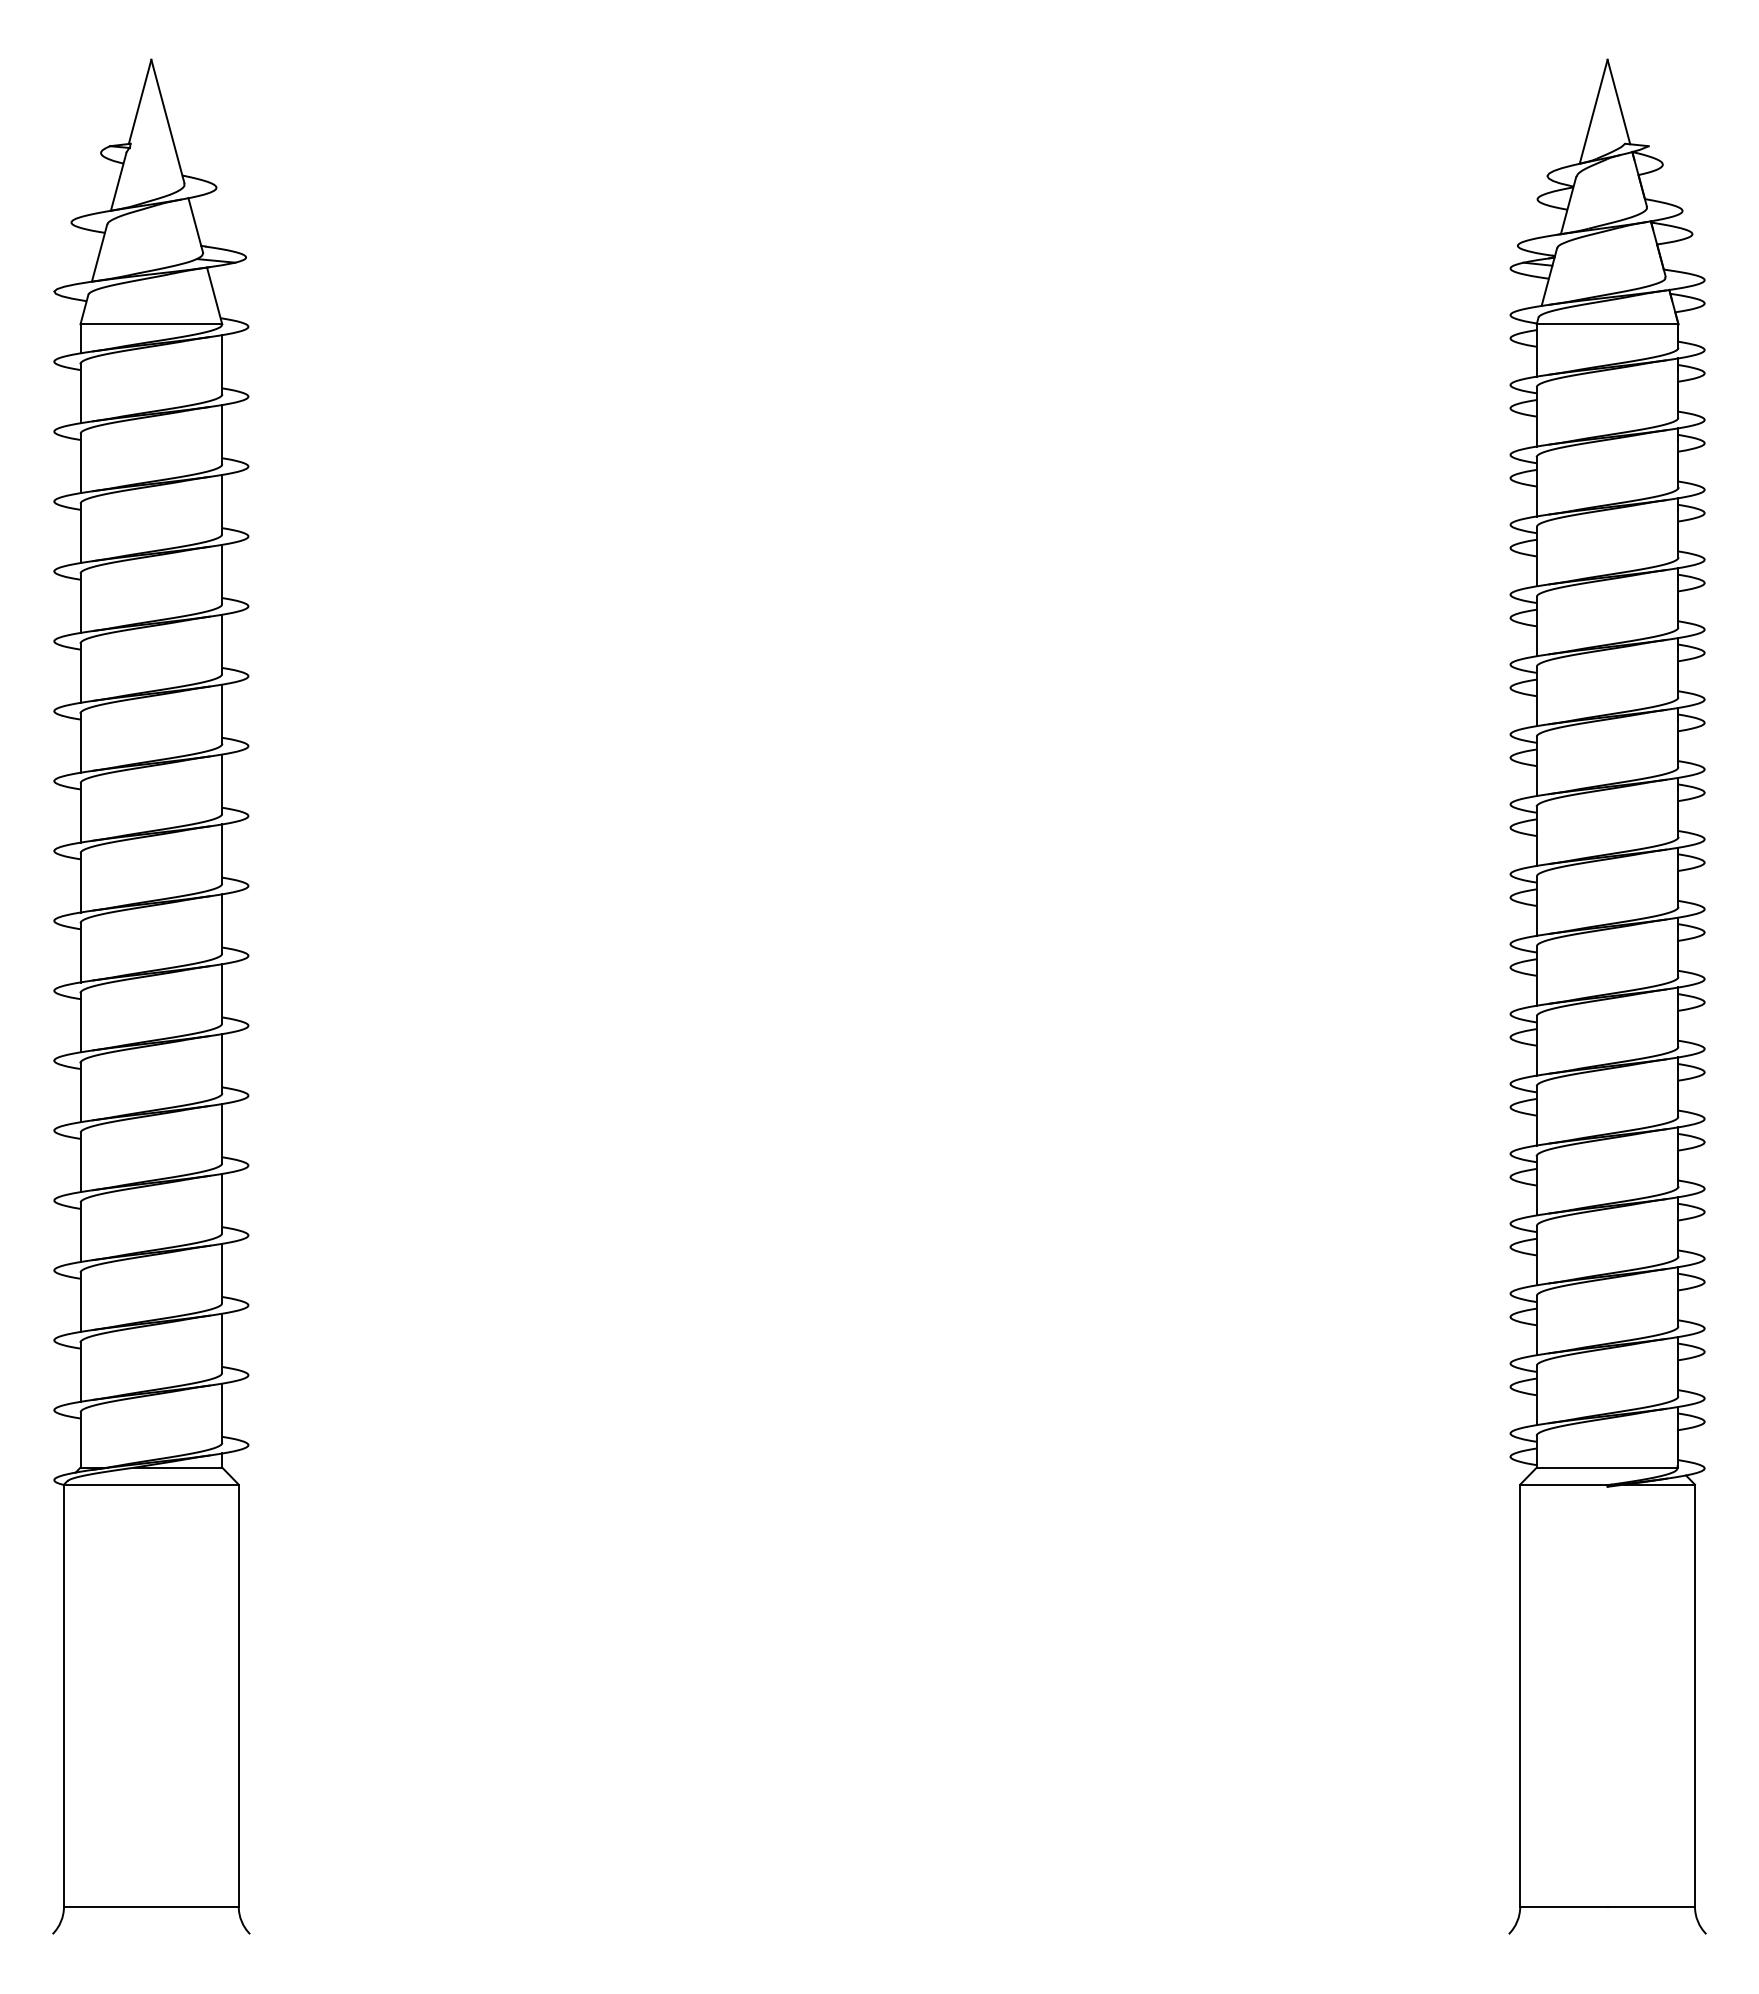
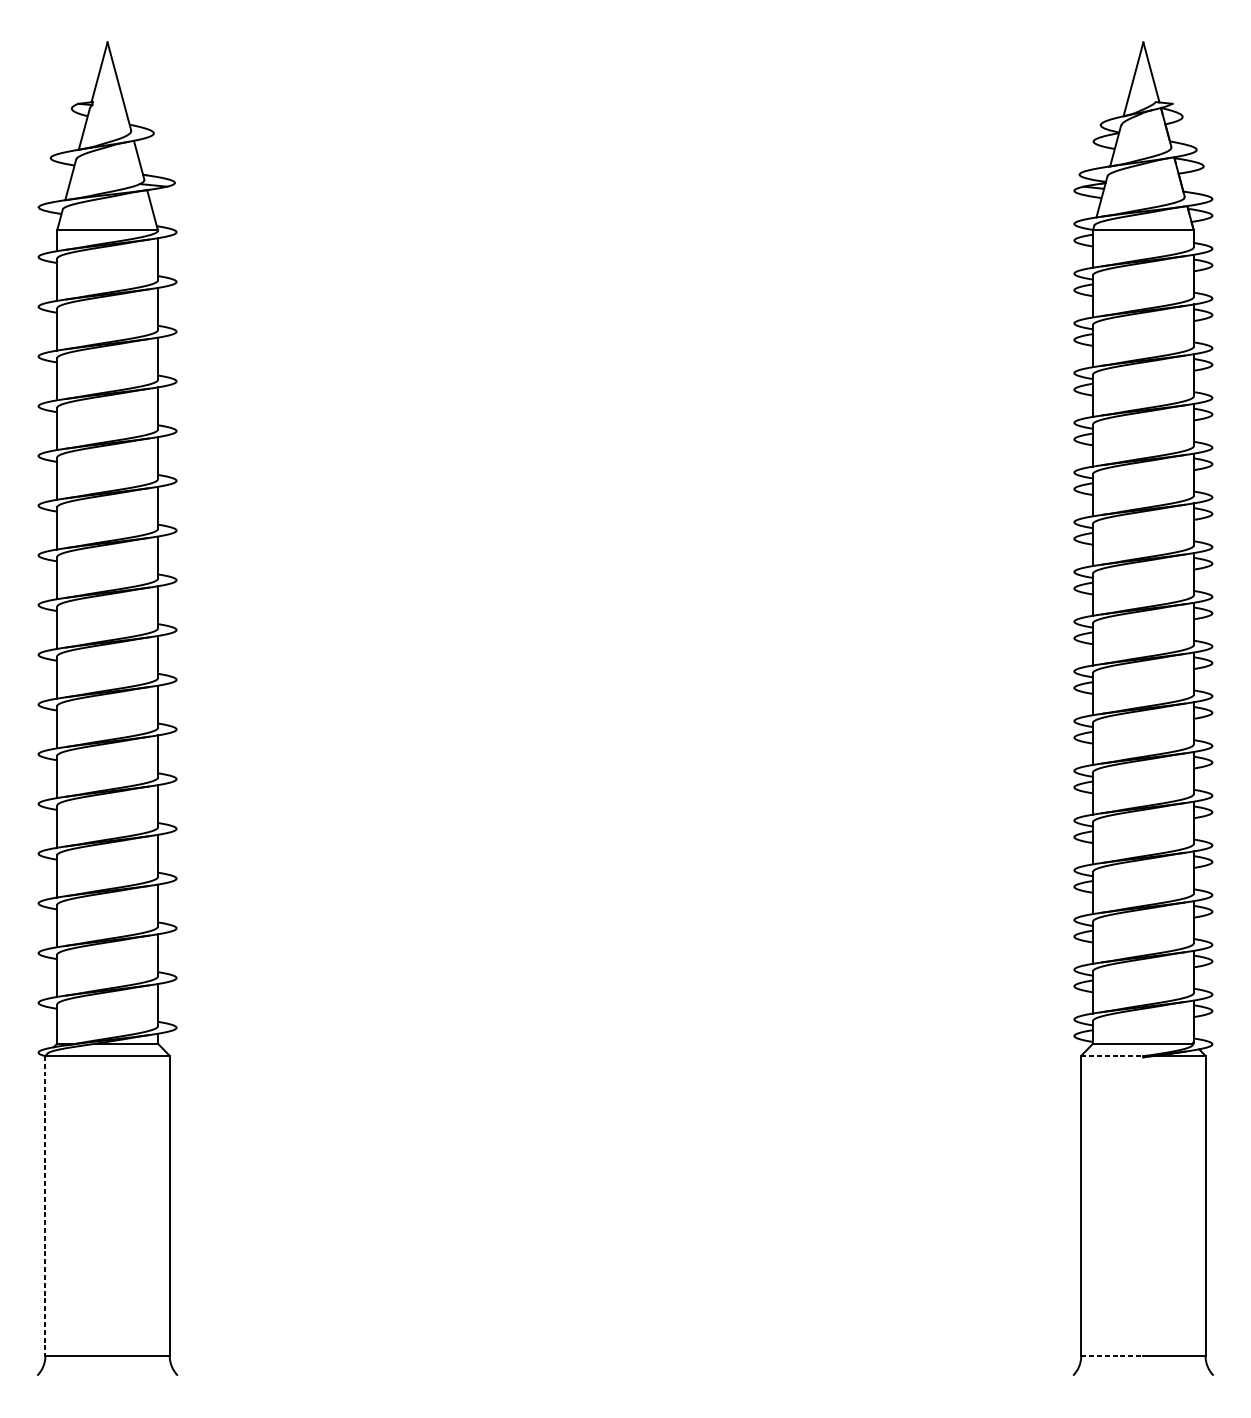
line: (1566, 1484) -> (1114, 1055), solid -> dashed
line: (64, 1696) -> (45, 1206), solid -> dashed
line: (1563, 1906) -> (1112, 1355), solid -> dashed

